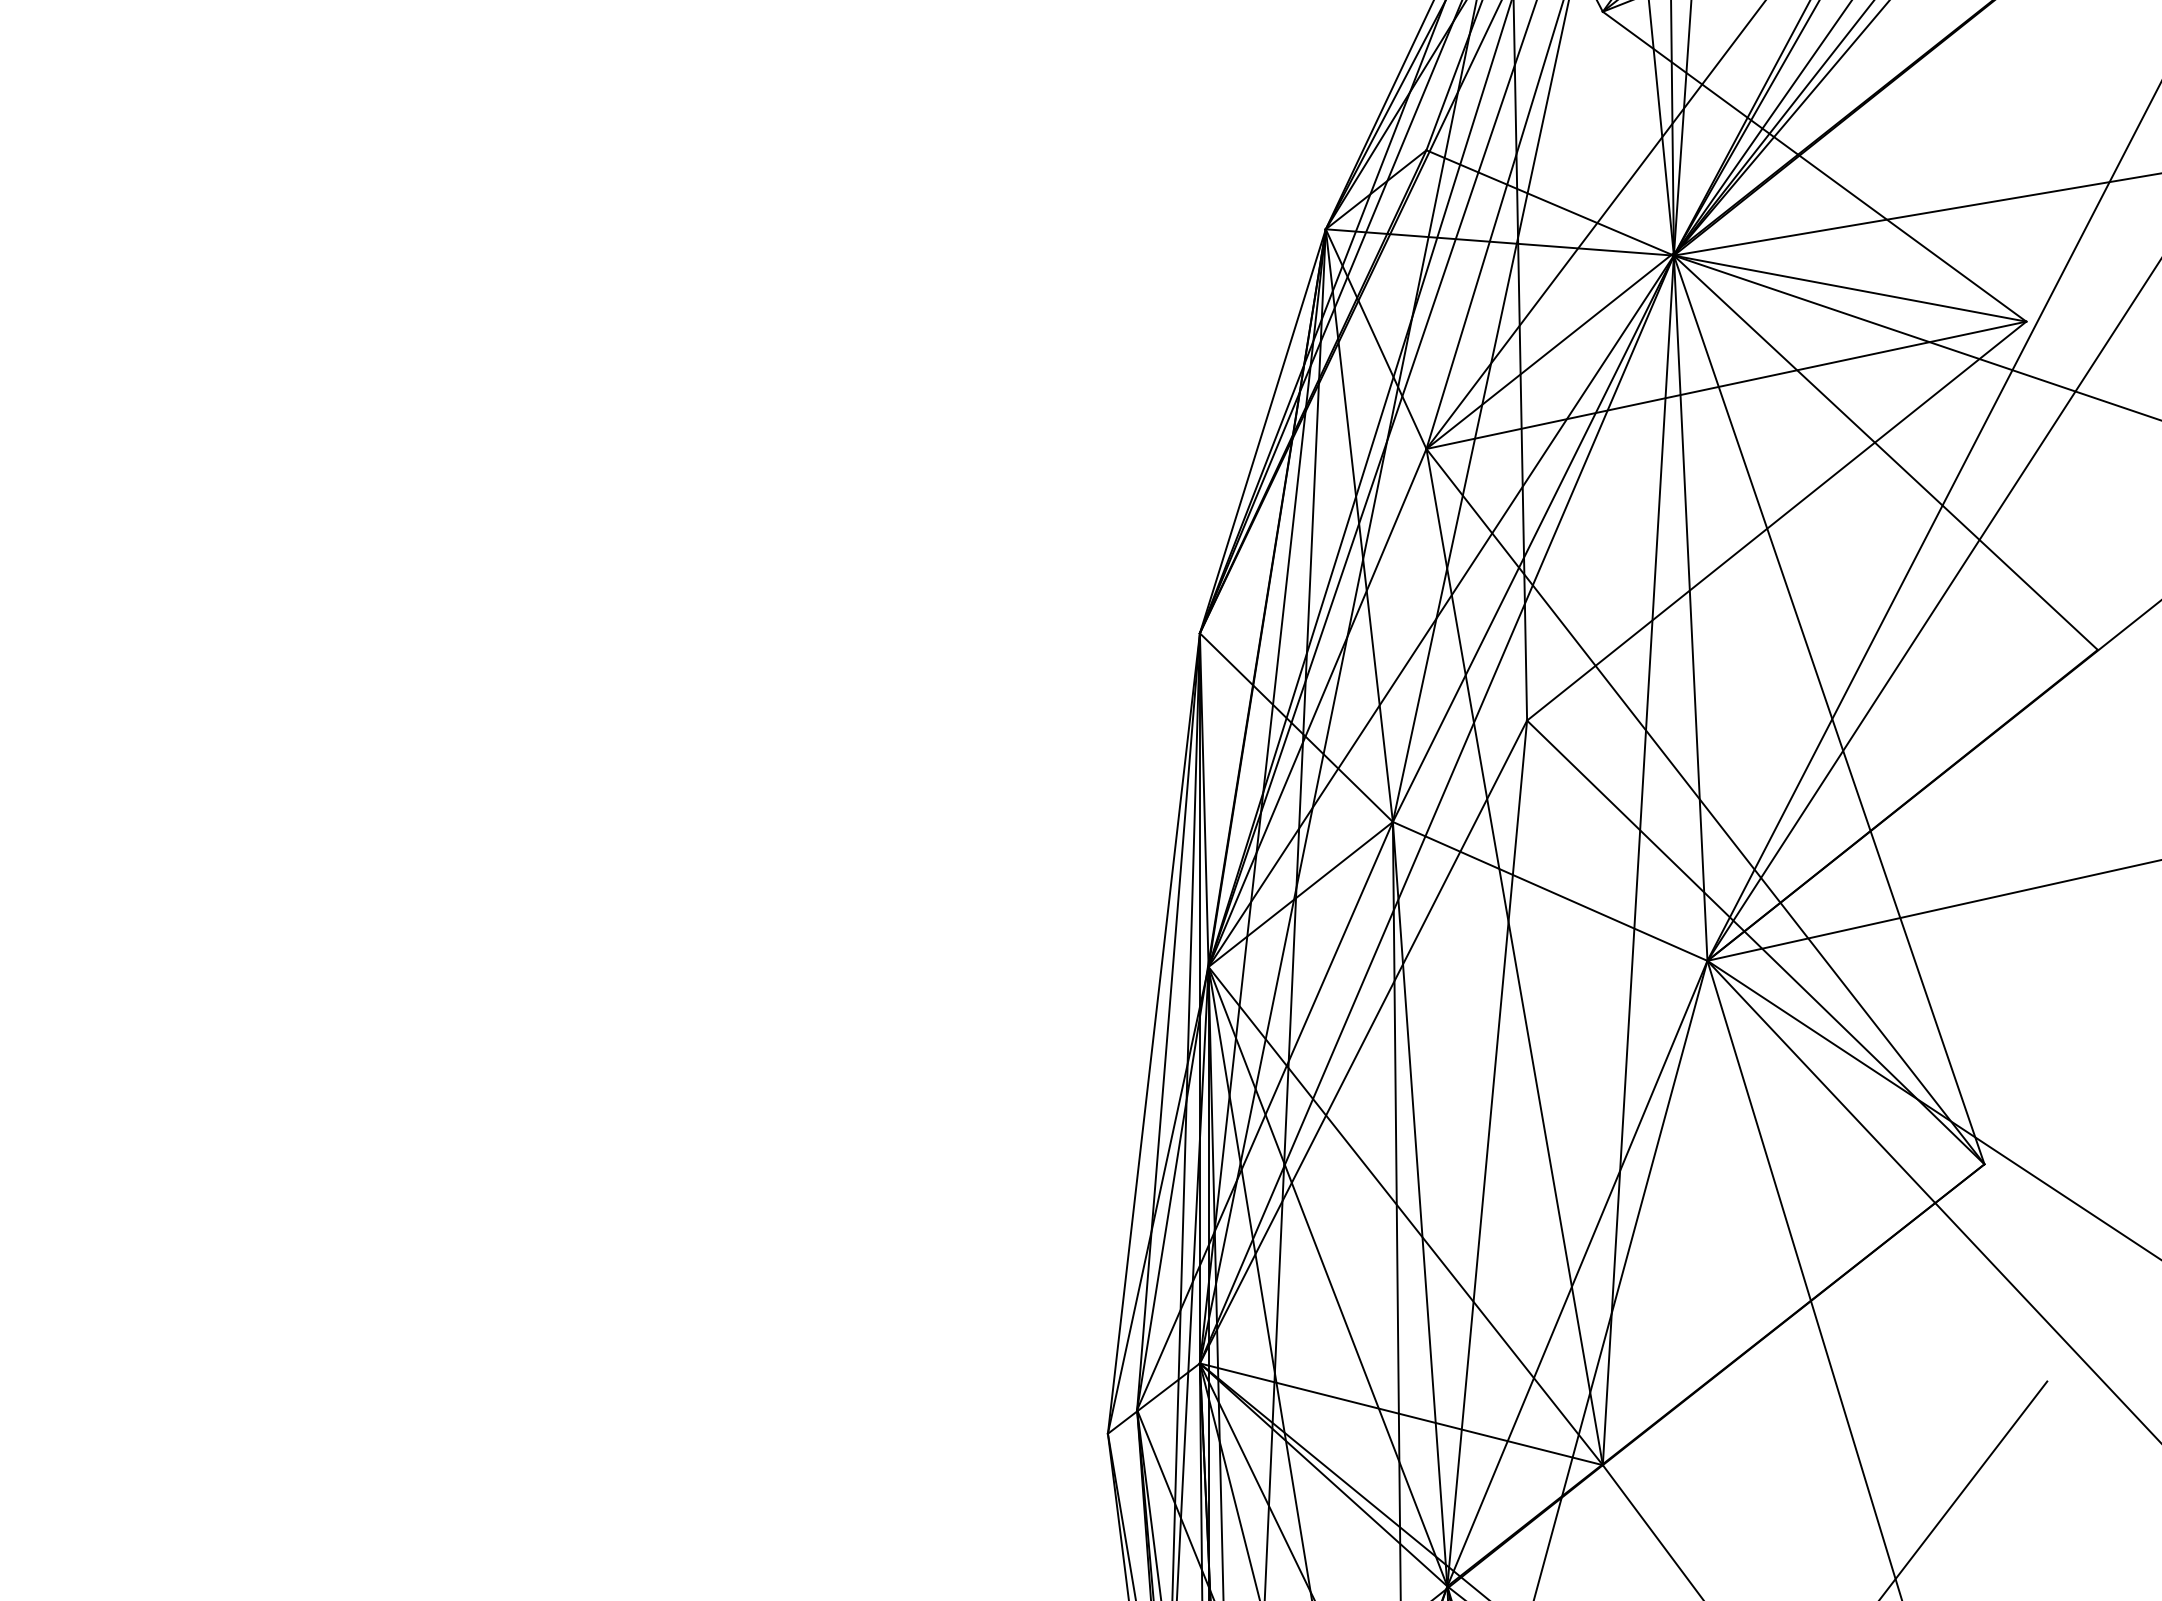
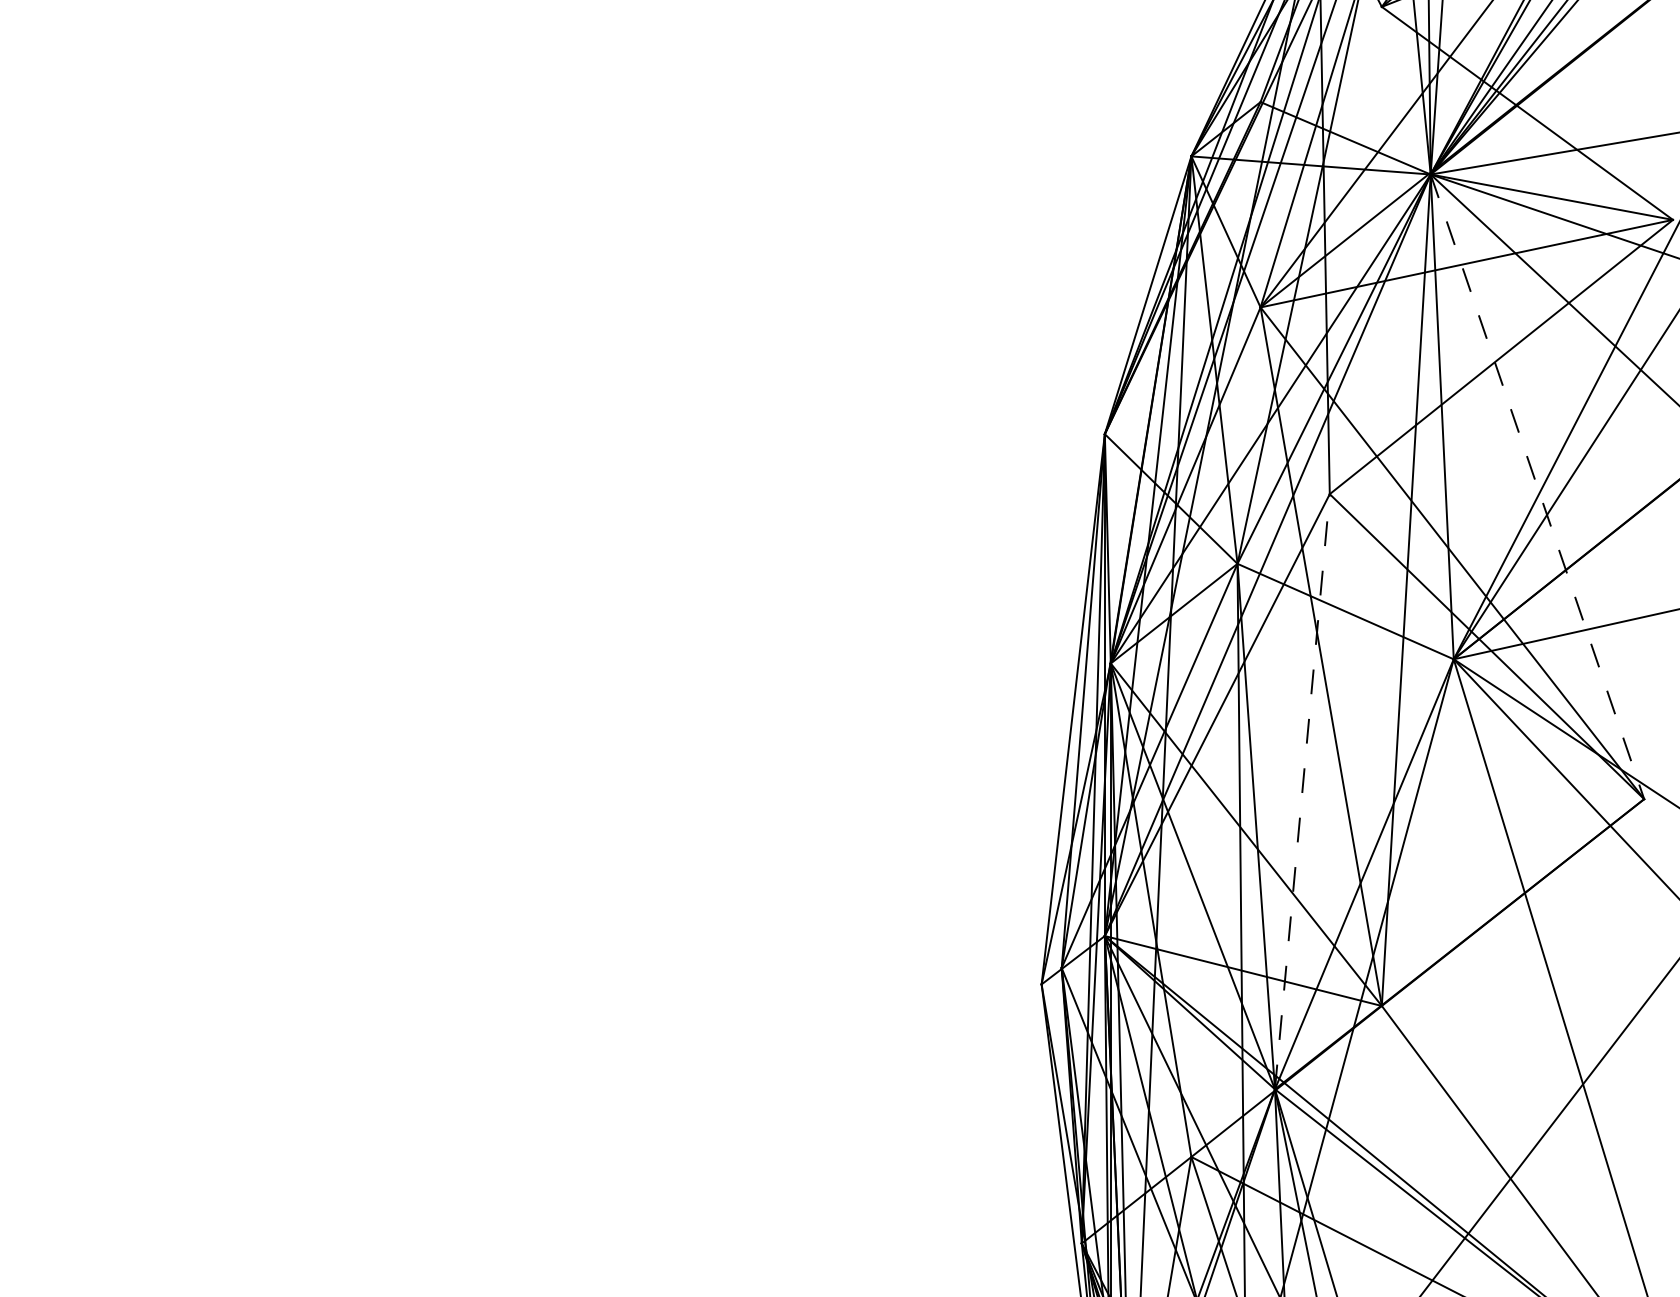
line: (1829, 710) -> (1537, 487), solid -> dashed
line: (1487, 1153) -> (1302, 791), solid -> dashed

